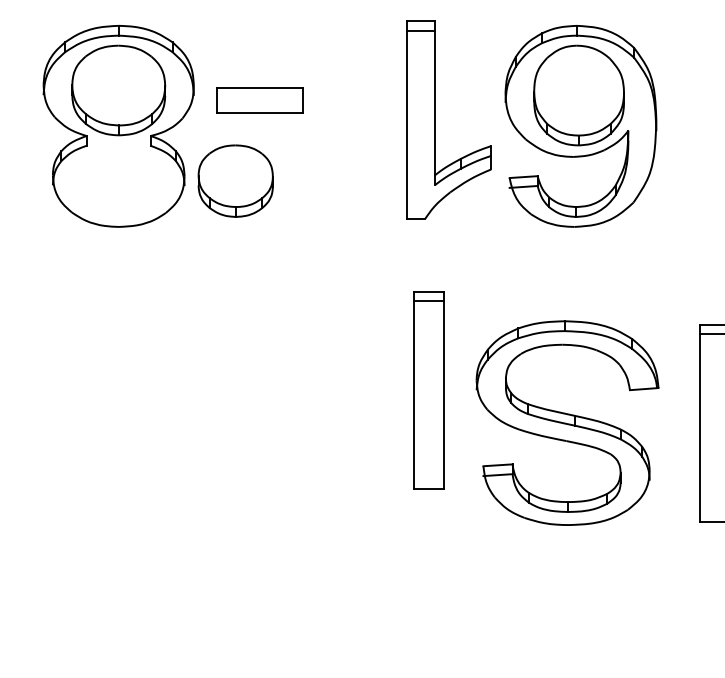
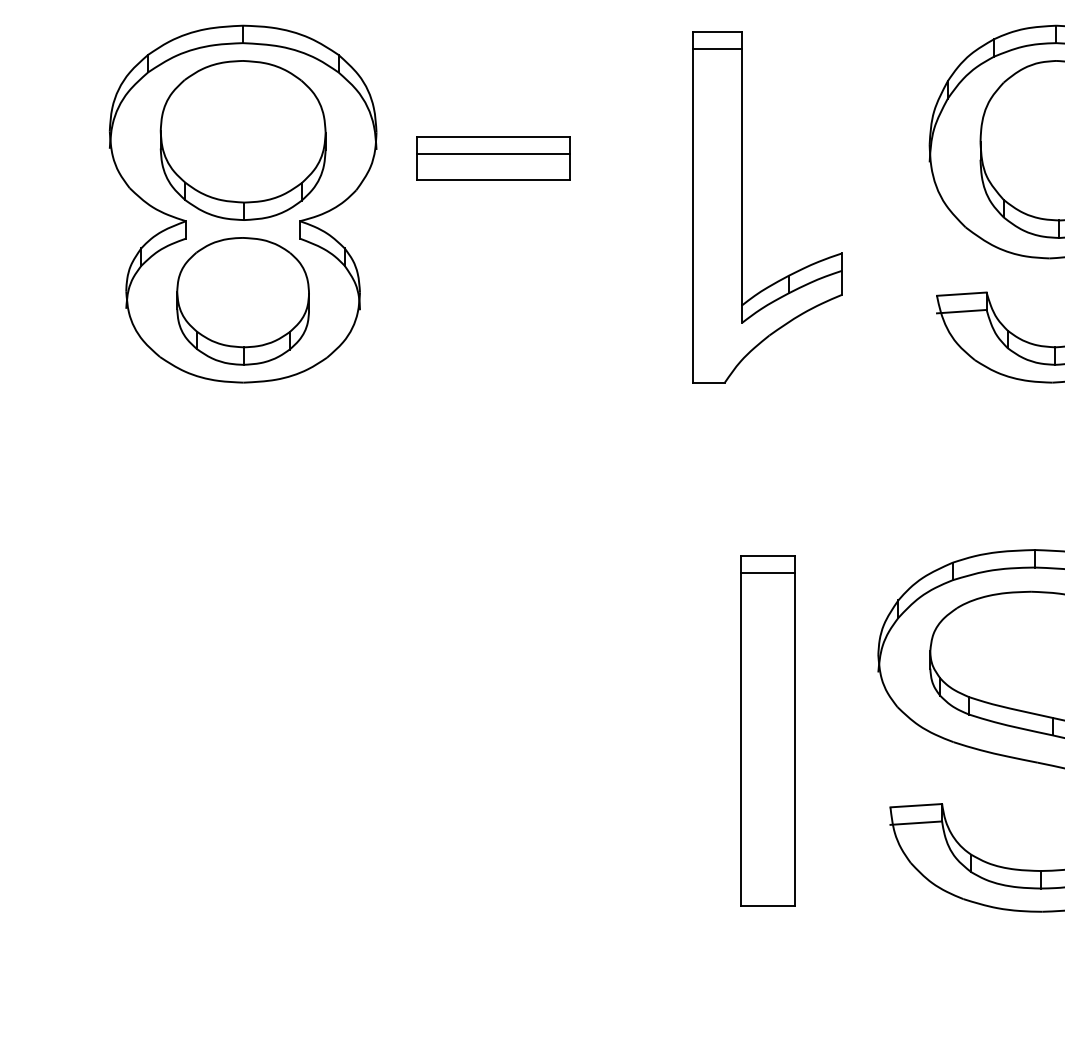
line: (259, 98) -> (492, 154), added
part: (435, 119) -> (743, 206), moved
part: (235, 180) -> (242, 300), moved
part: (428, 390) -> (768, 731), moved

